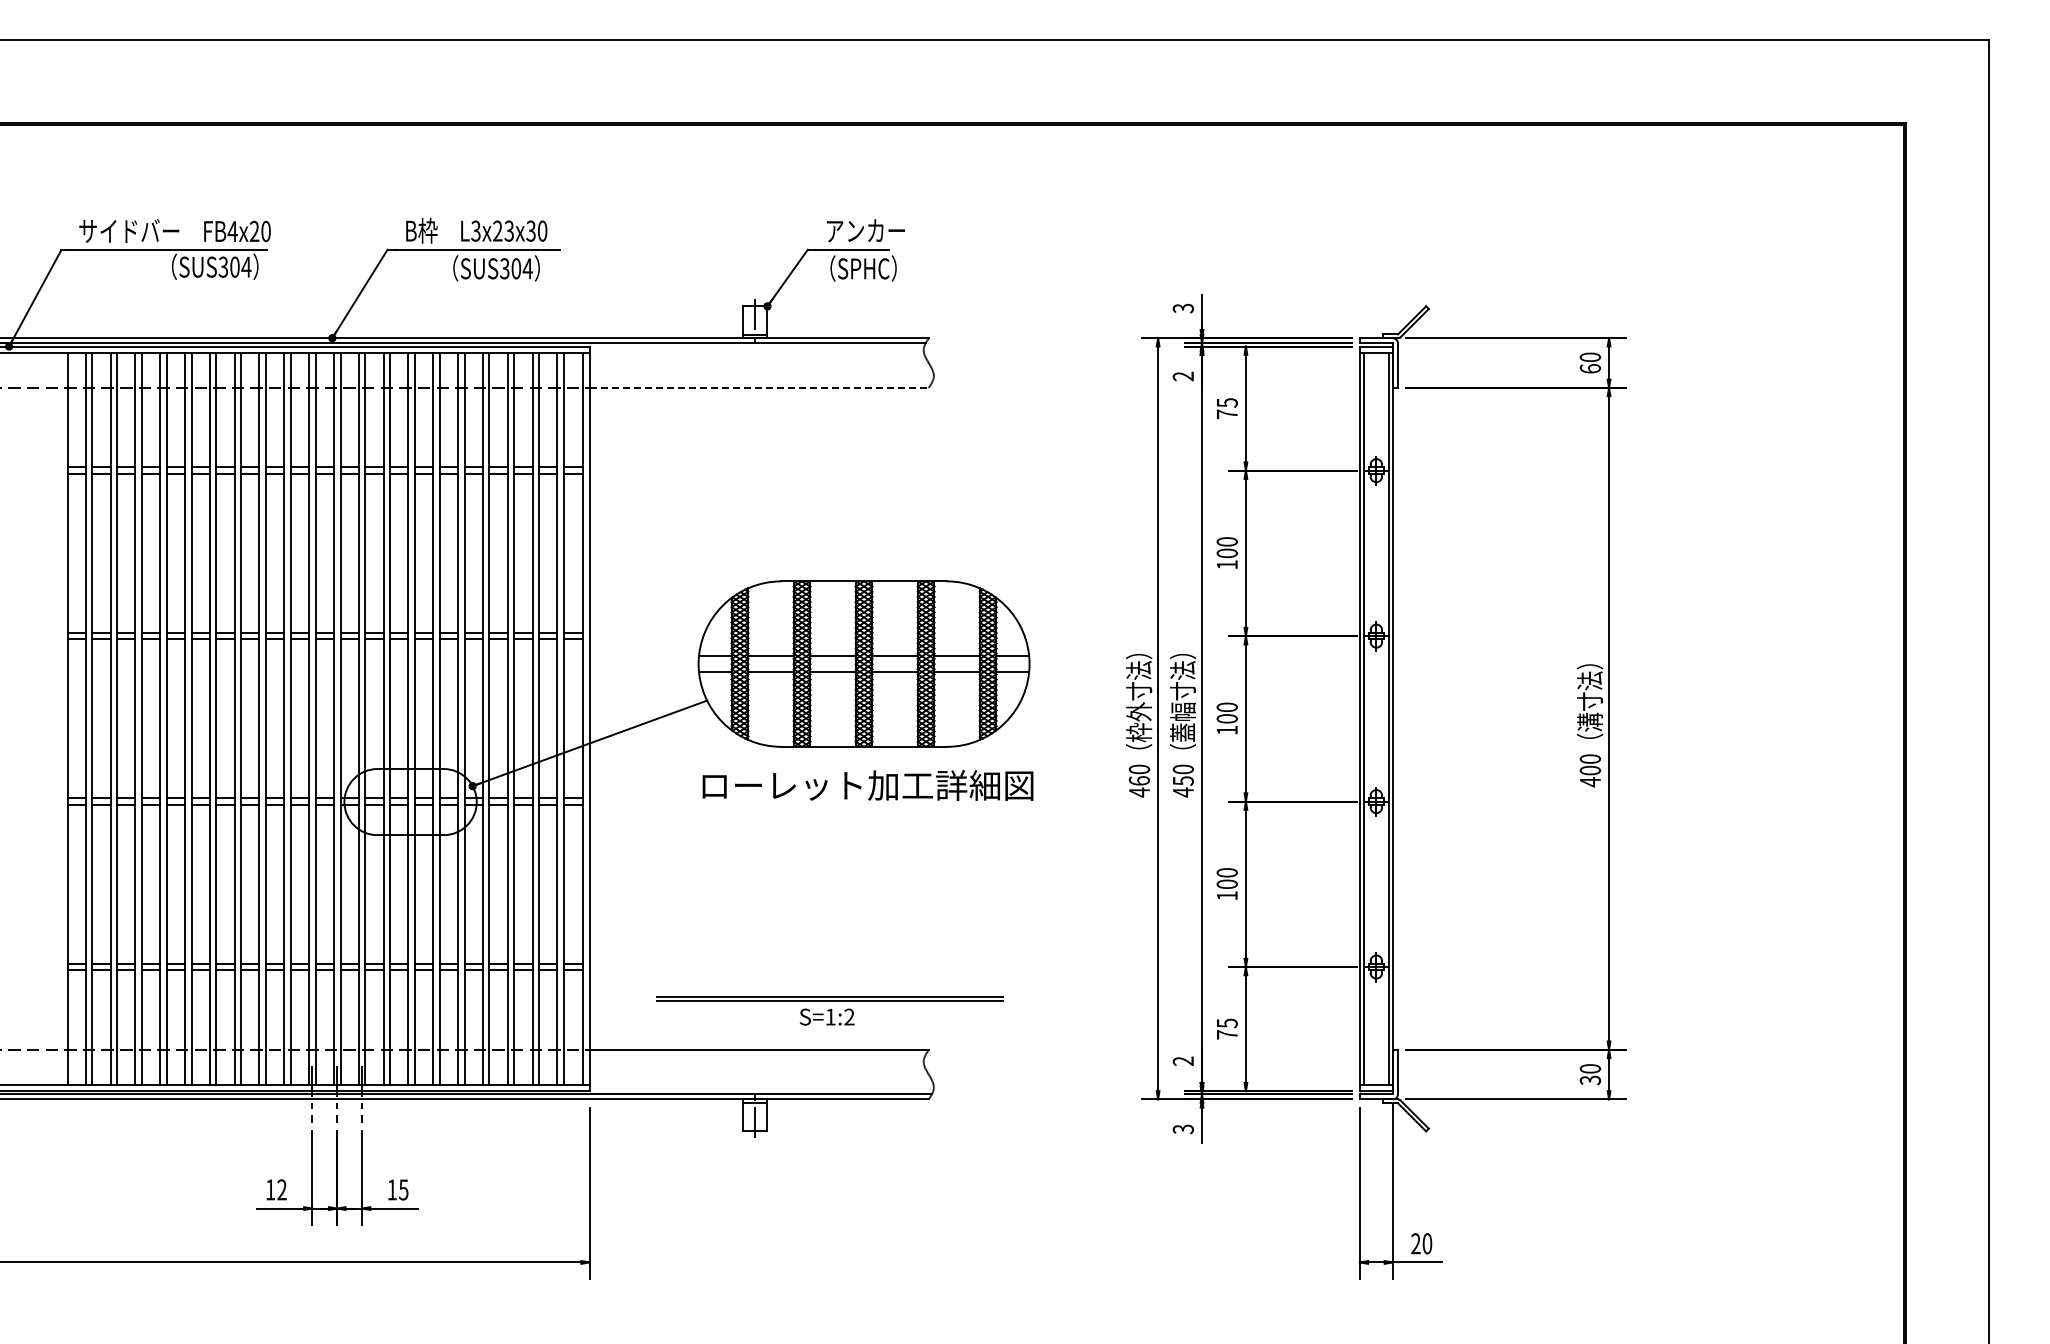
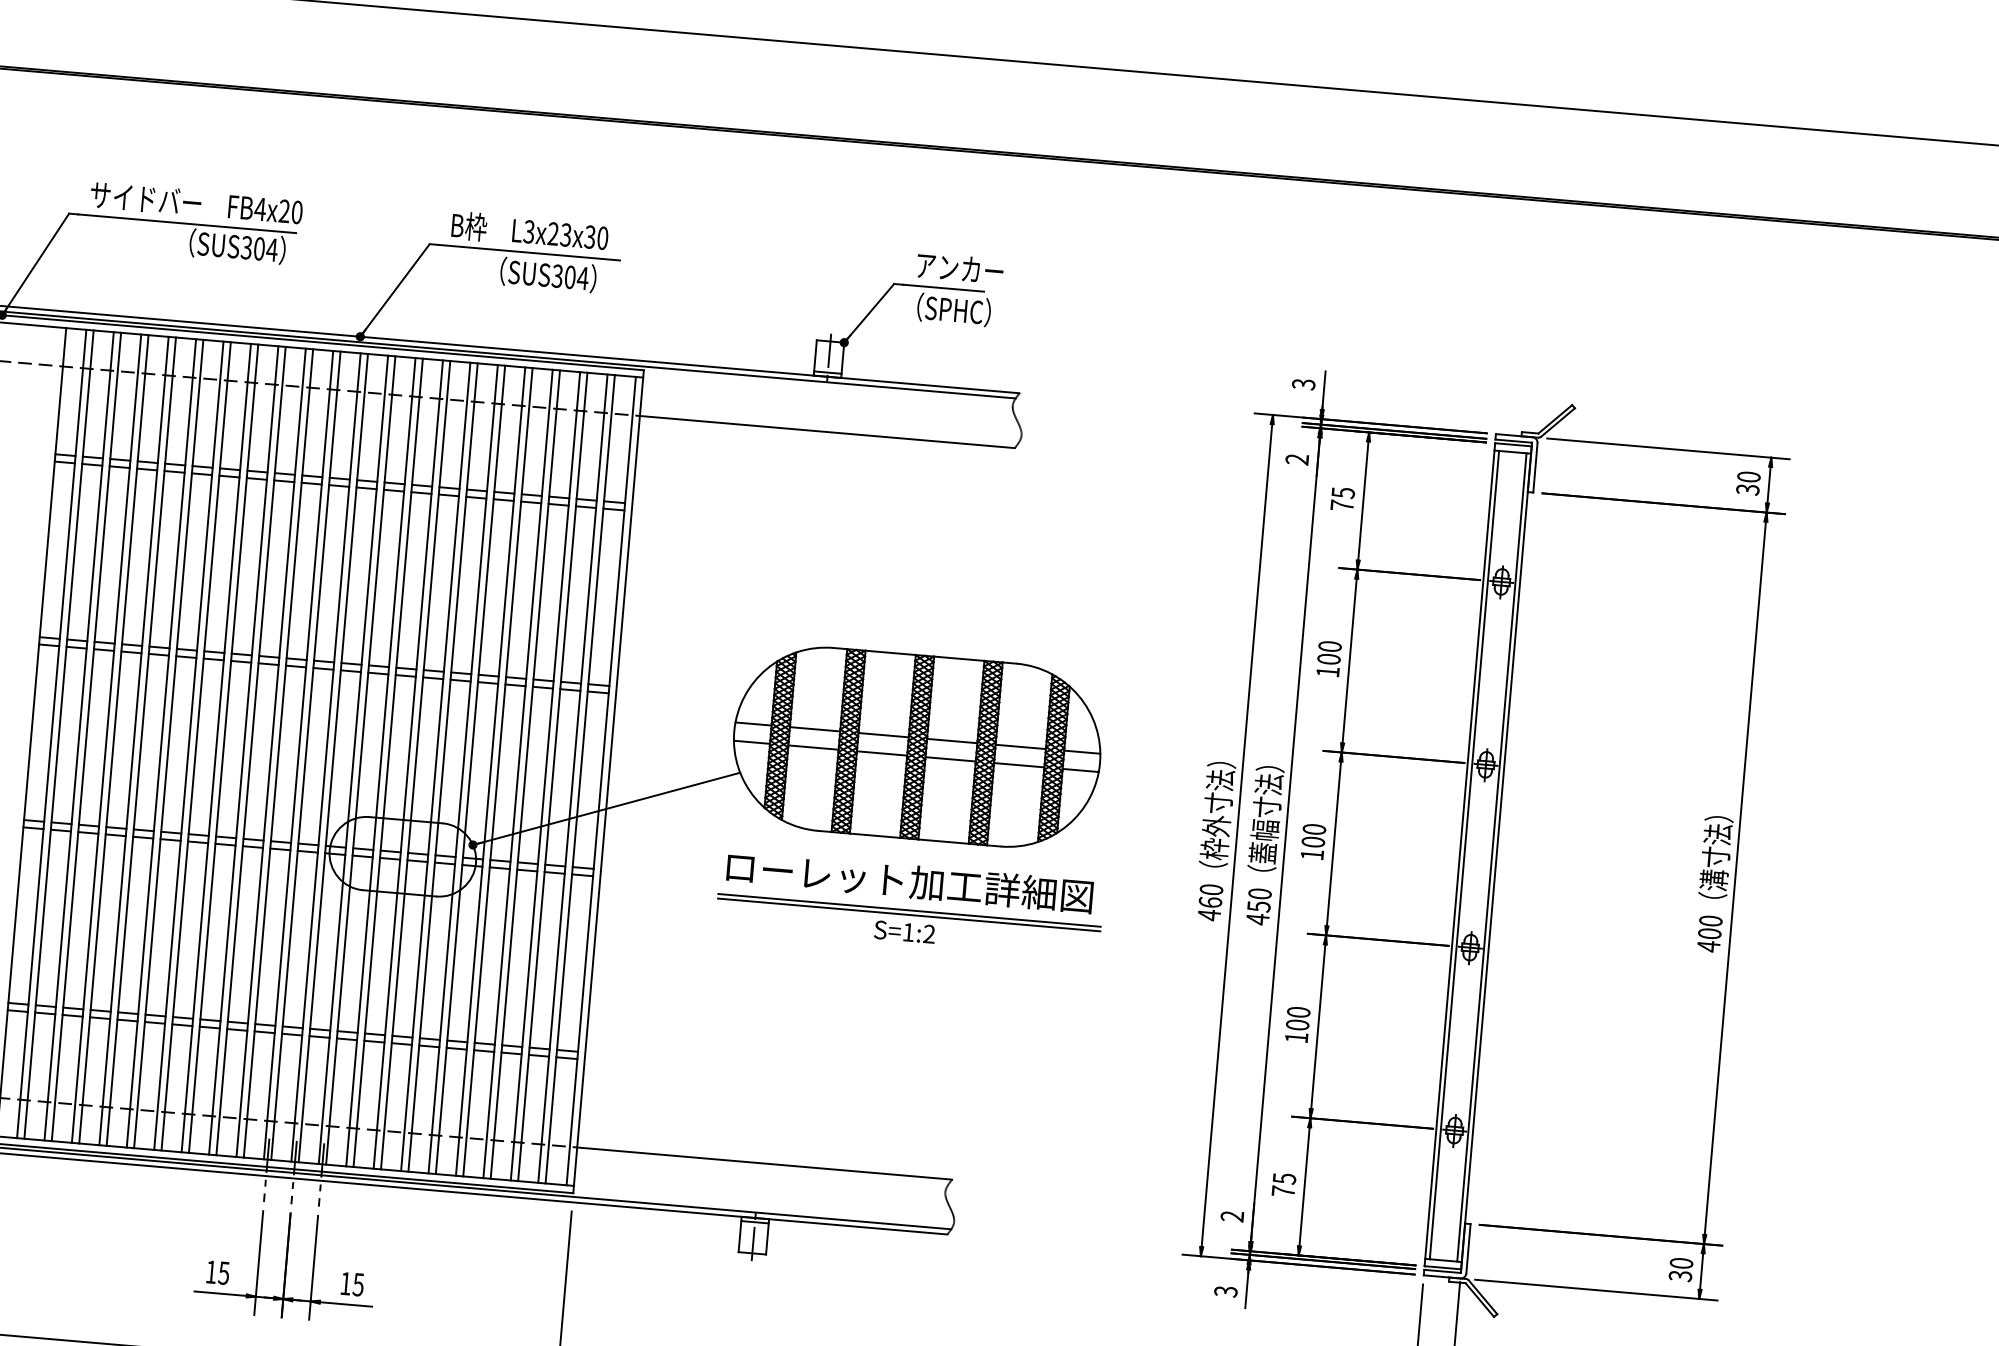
text: (1590, 368) -> (1748, 489), 60 -> 30
line: (759, 387) -> (827, 431), dashed -> solid
part: (829, 1010) -> (907, 925), moved
text: (281, 1189) -> (223, 1272), 12 -> 15

